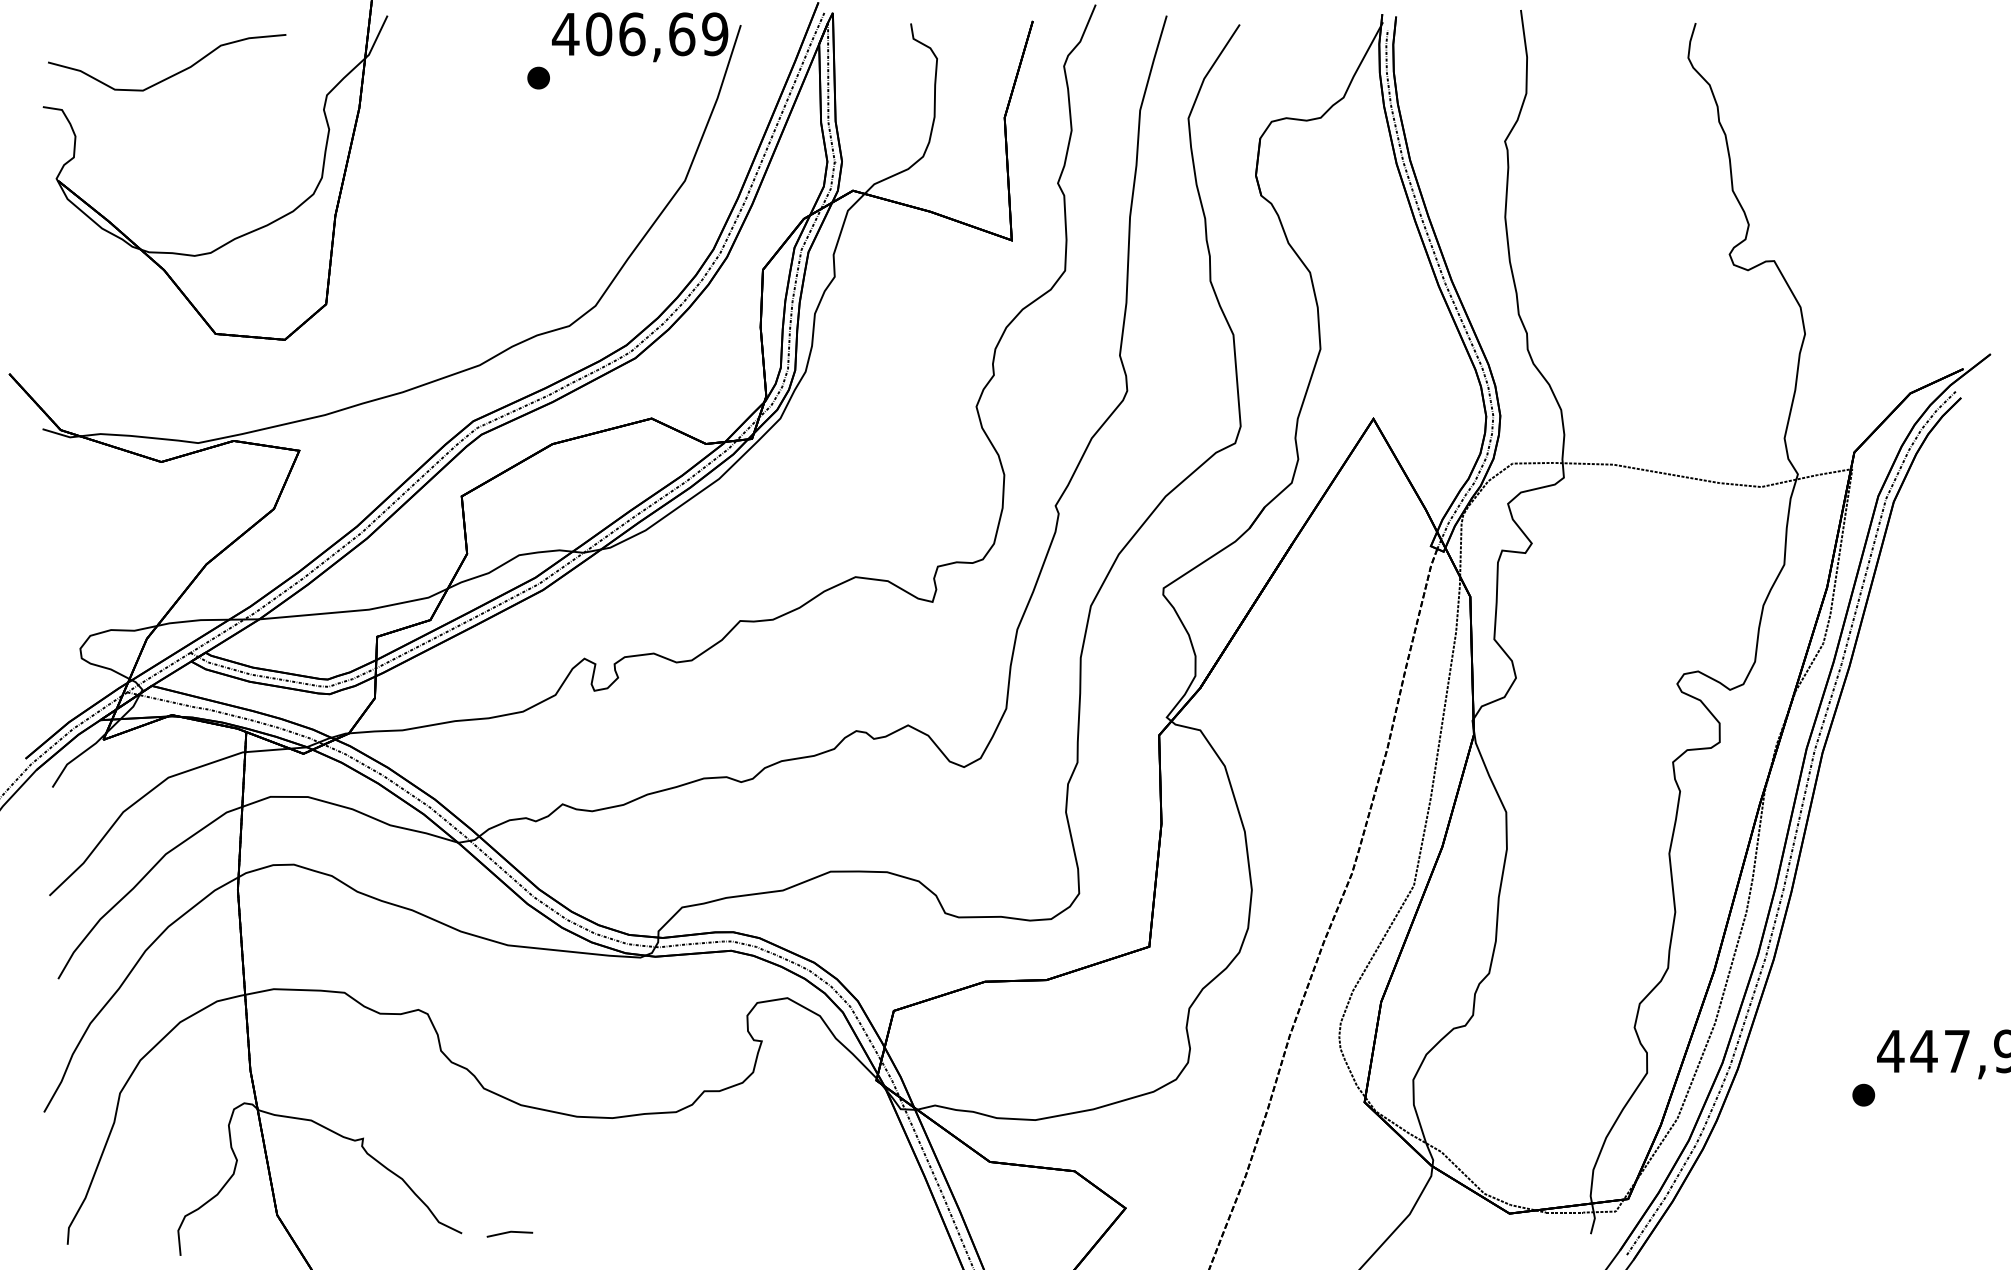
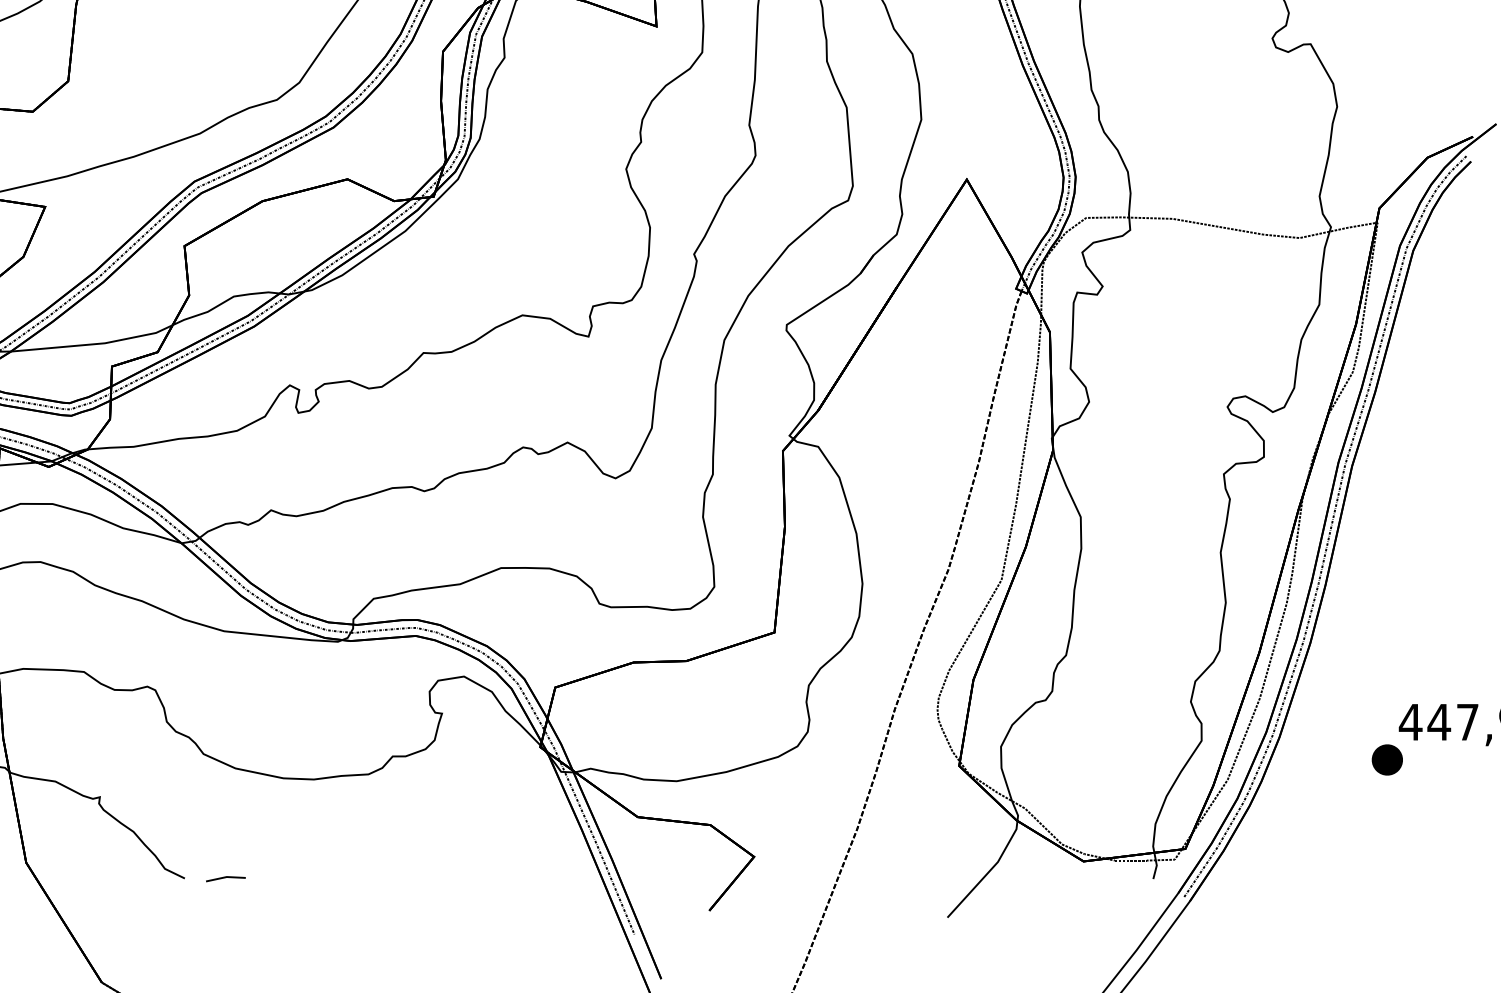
part: (1863, 1094) -> (1387, 759), size x1.6

